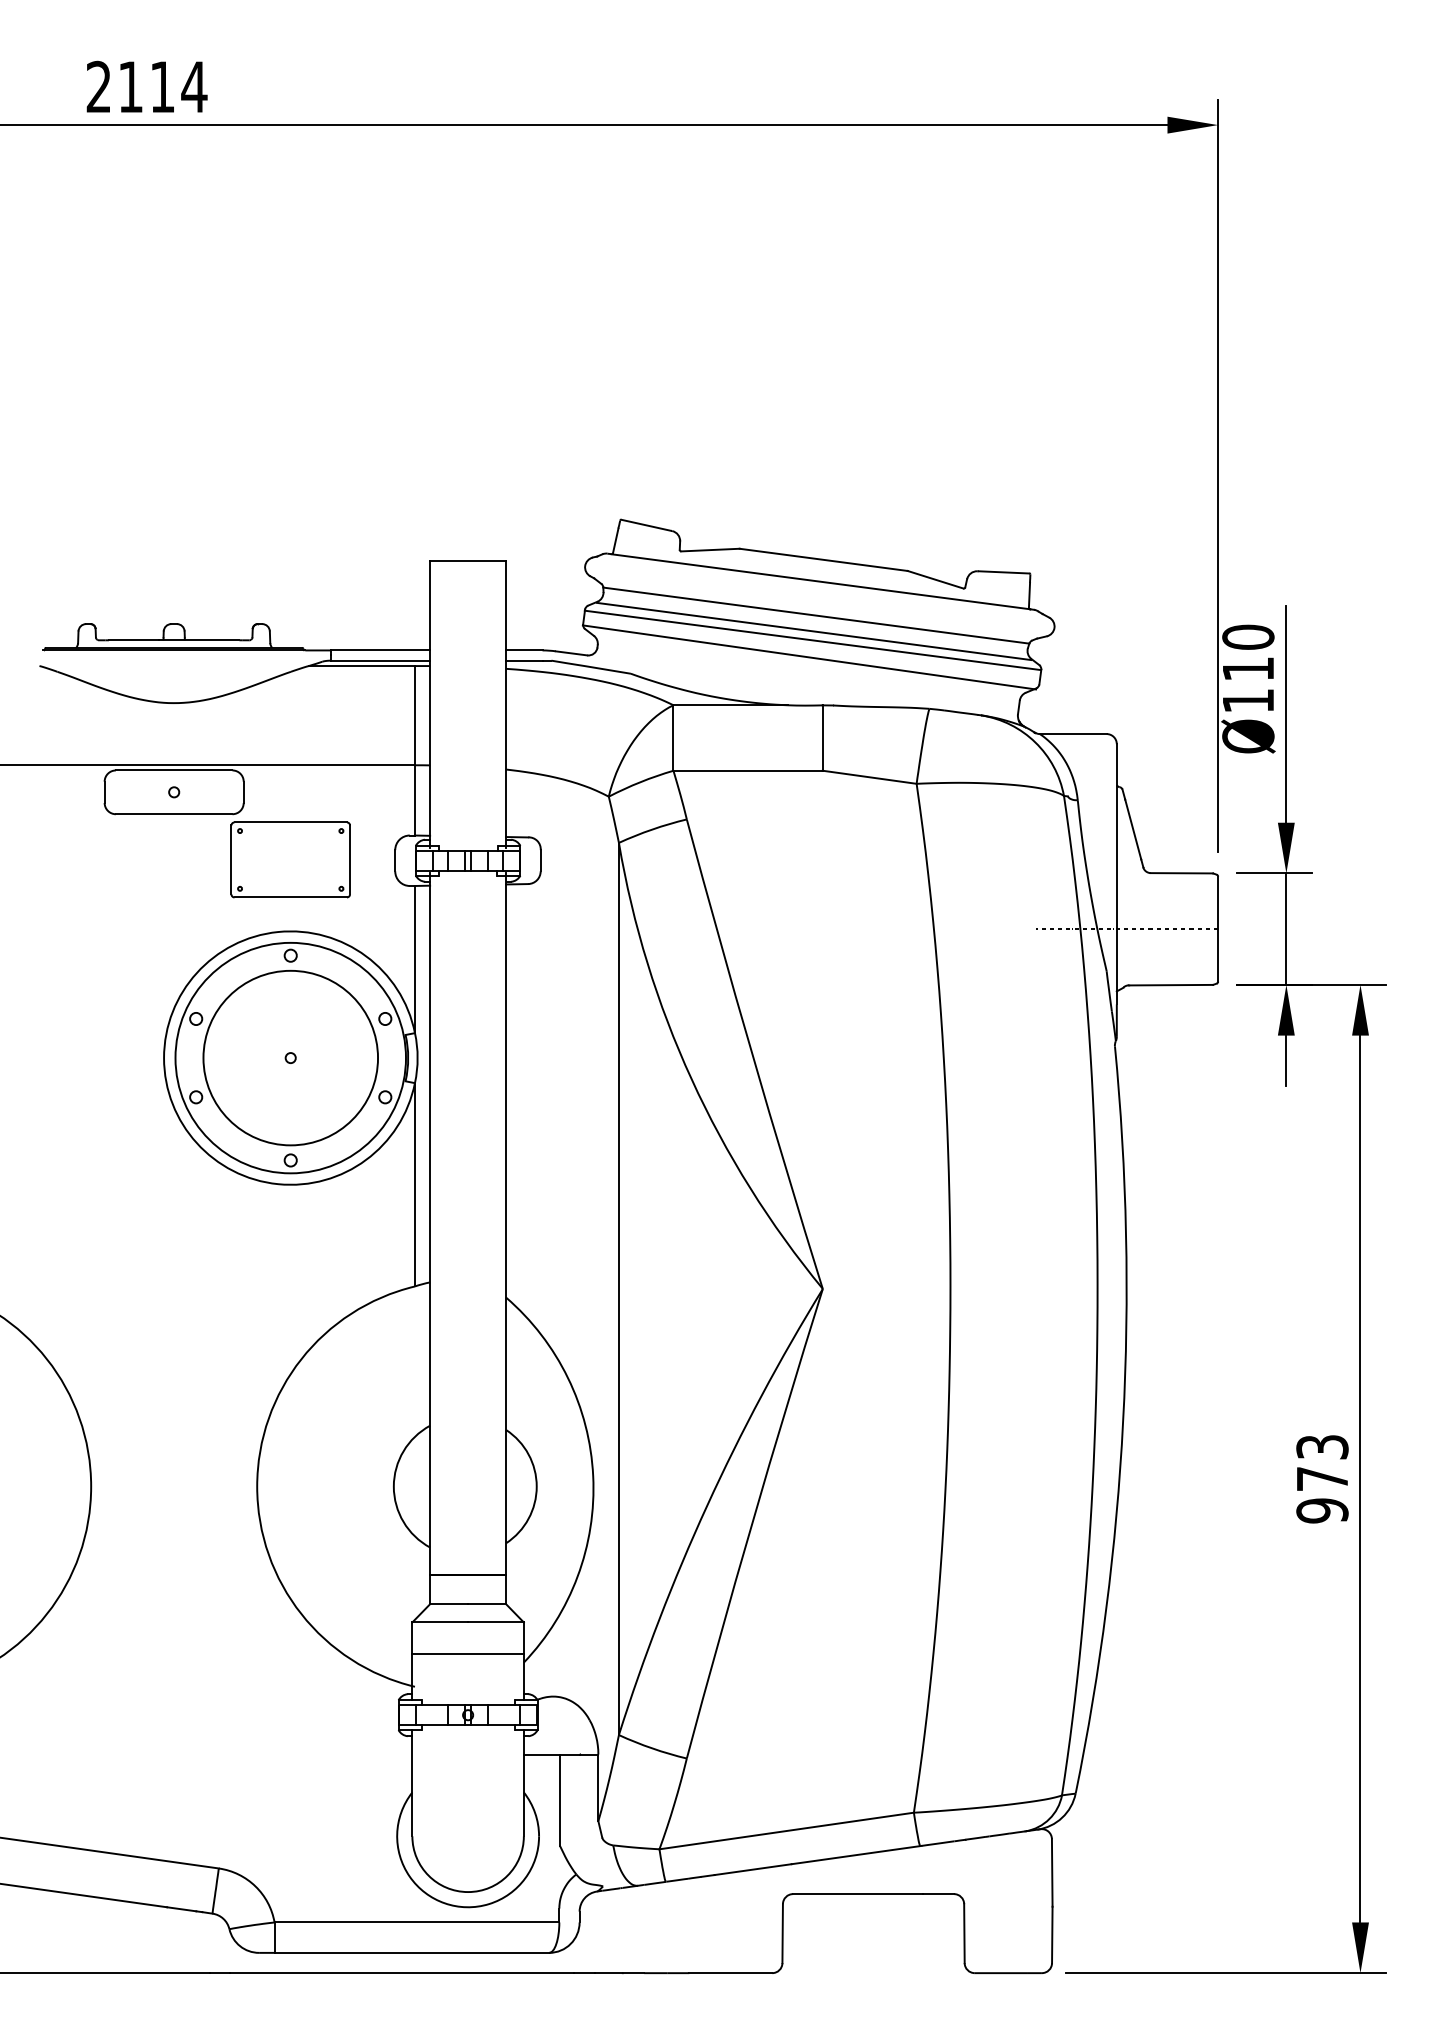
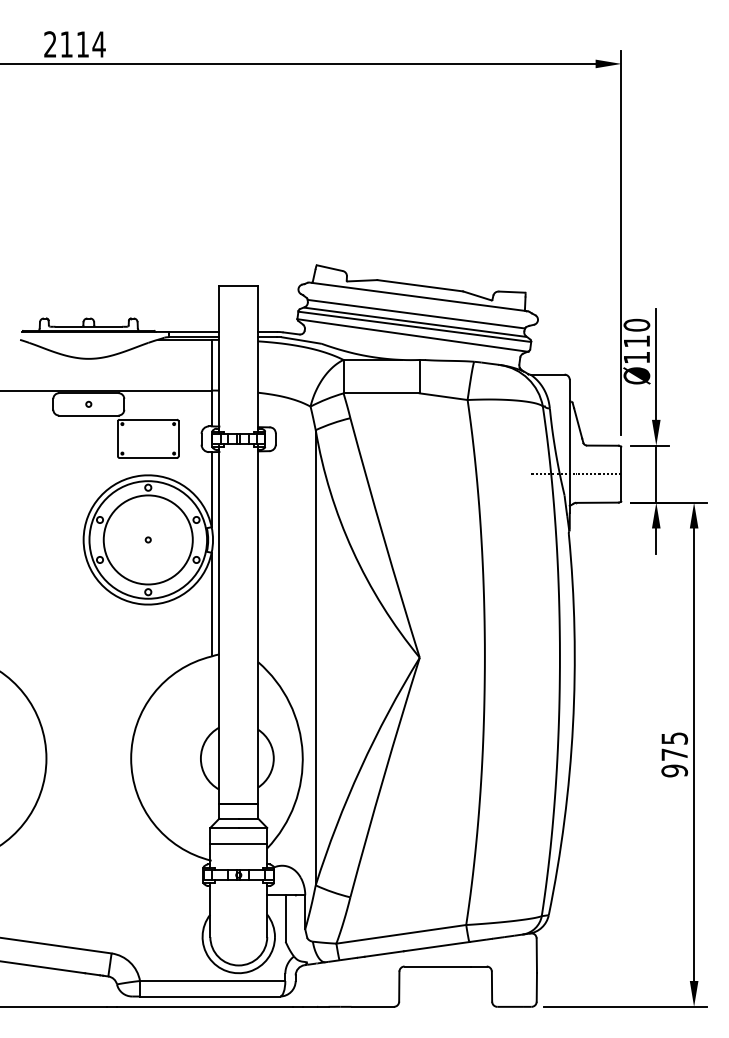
text: (1322, 1447) -> (674, 738), 973 -> 975

